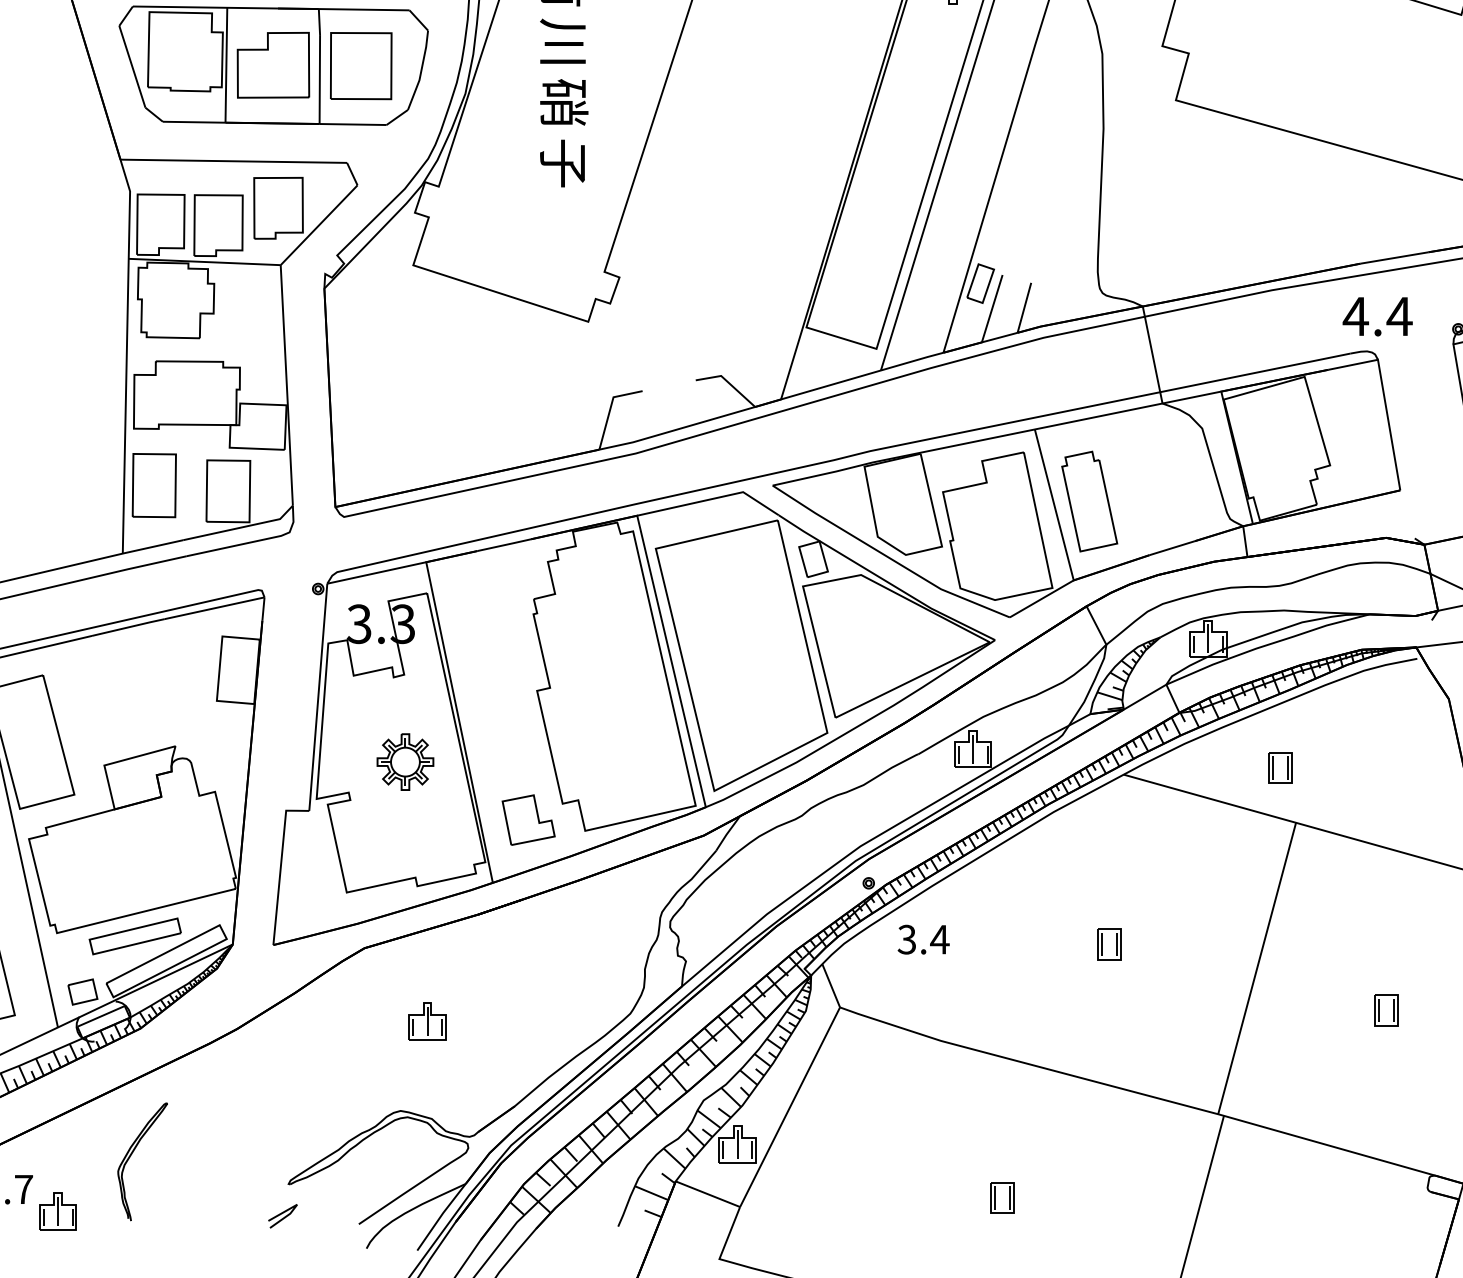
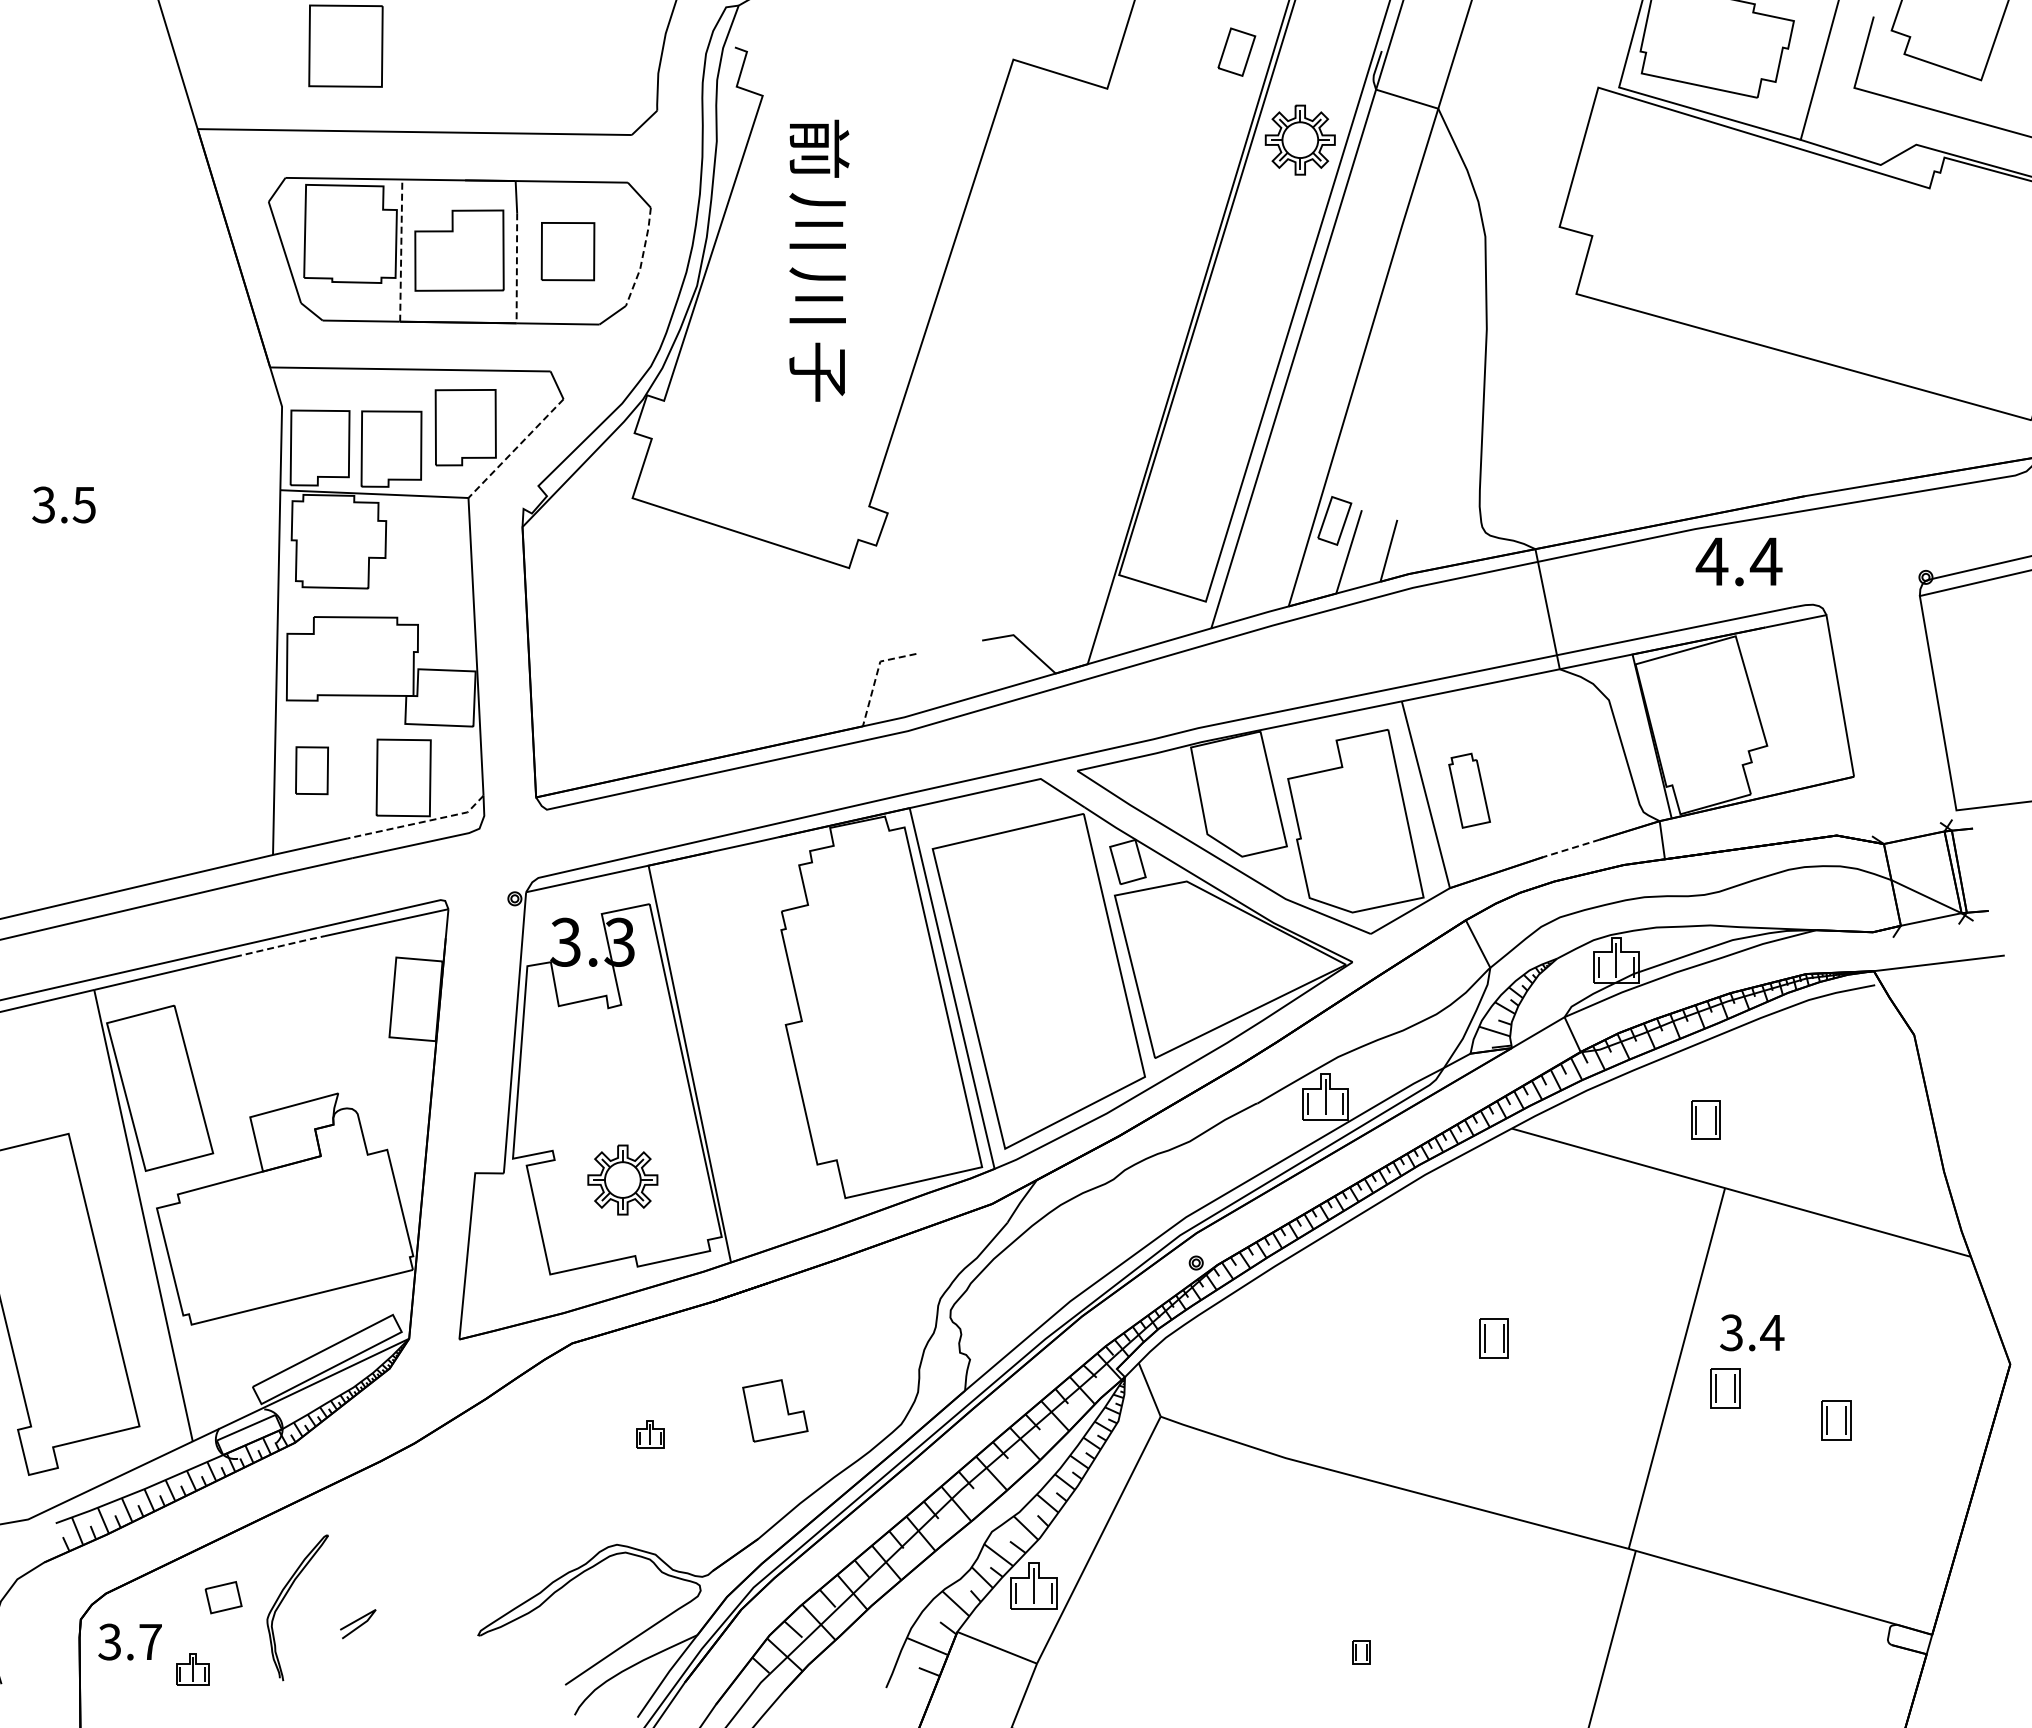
line: (226, 65) -> (401, 250), solid -> dashed
part: (360, 65) -> (567, 251), size x0.7
line: (421, 71) -> (642, 258), solid -> dashed
line: (319, 79) -> (516, 268), solid -> dashed
text: (564, 102) -> (819, 296), 硝 -> 川
line: (319, 225) -> (516, 448), solid -> dashed
text: (1377, 316) -> (1738, 561), moved
line: (610, 408) -> (876, 675), solid -> dashed
part: (153, 485) -> (311, 770), size x0.6
part: (1089, 501) -> (1469, 790), size x0.6
line: (240, 527) -> (418, 822), solid -> dashed
line: (1171, 548) -> (1571, 848), solid -> dashed
line: (128, 627) -> (280, 946), solid -> dashed
part: (405, 761) -> (622, 1179), moved
part: (528, 819) -> (775, 1410), moved
part: (135, 936) -> (288, 1328), removed
text: (923, 939) -> (1752, 1332), moved
part: (1296, 984) -> (1725, 1388), added
part: (82, 991) -> (223, 1597), moved
part: (427, 1021) -> (650, 1434), size x0.6
part: (1002, 1197) -> (1361, 1652), size x0.6
part: (57, 1211) -> (192, 1669), size x0.7
line: (283, 1217) -> (359, 1625), moved

